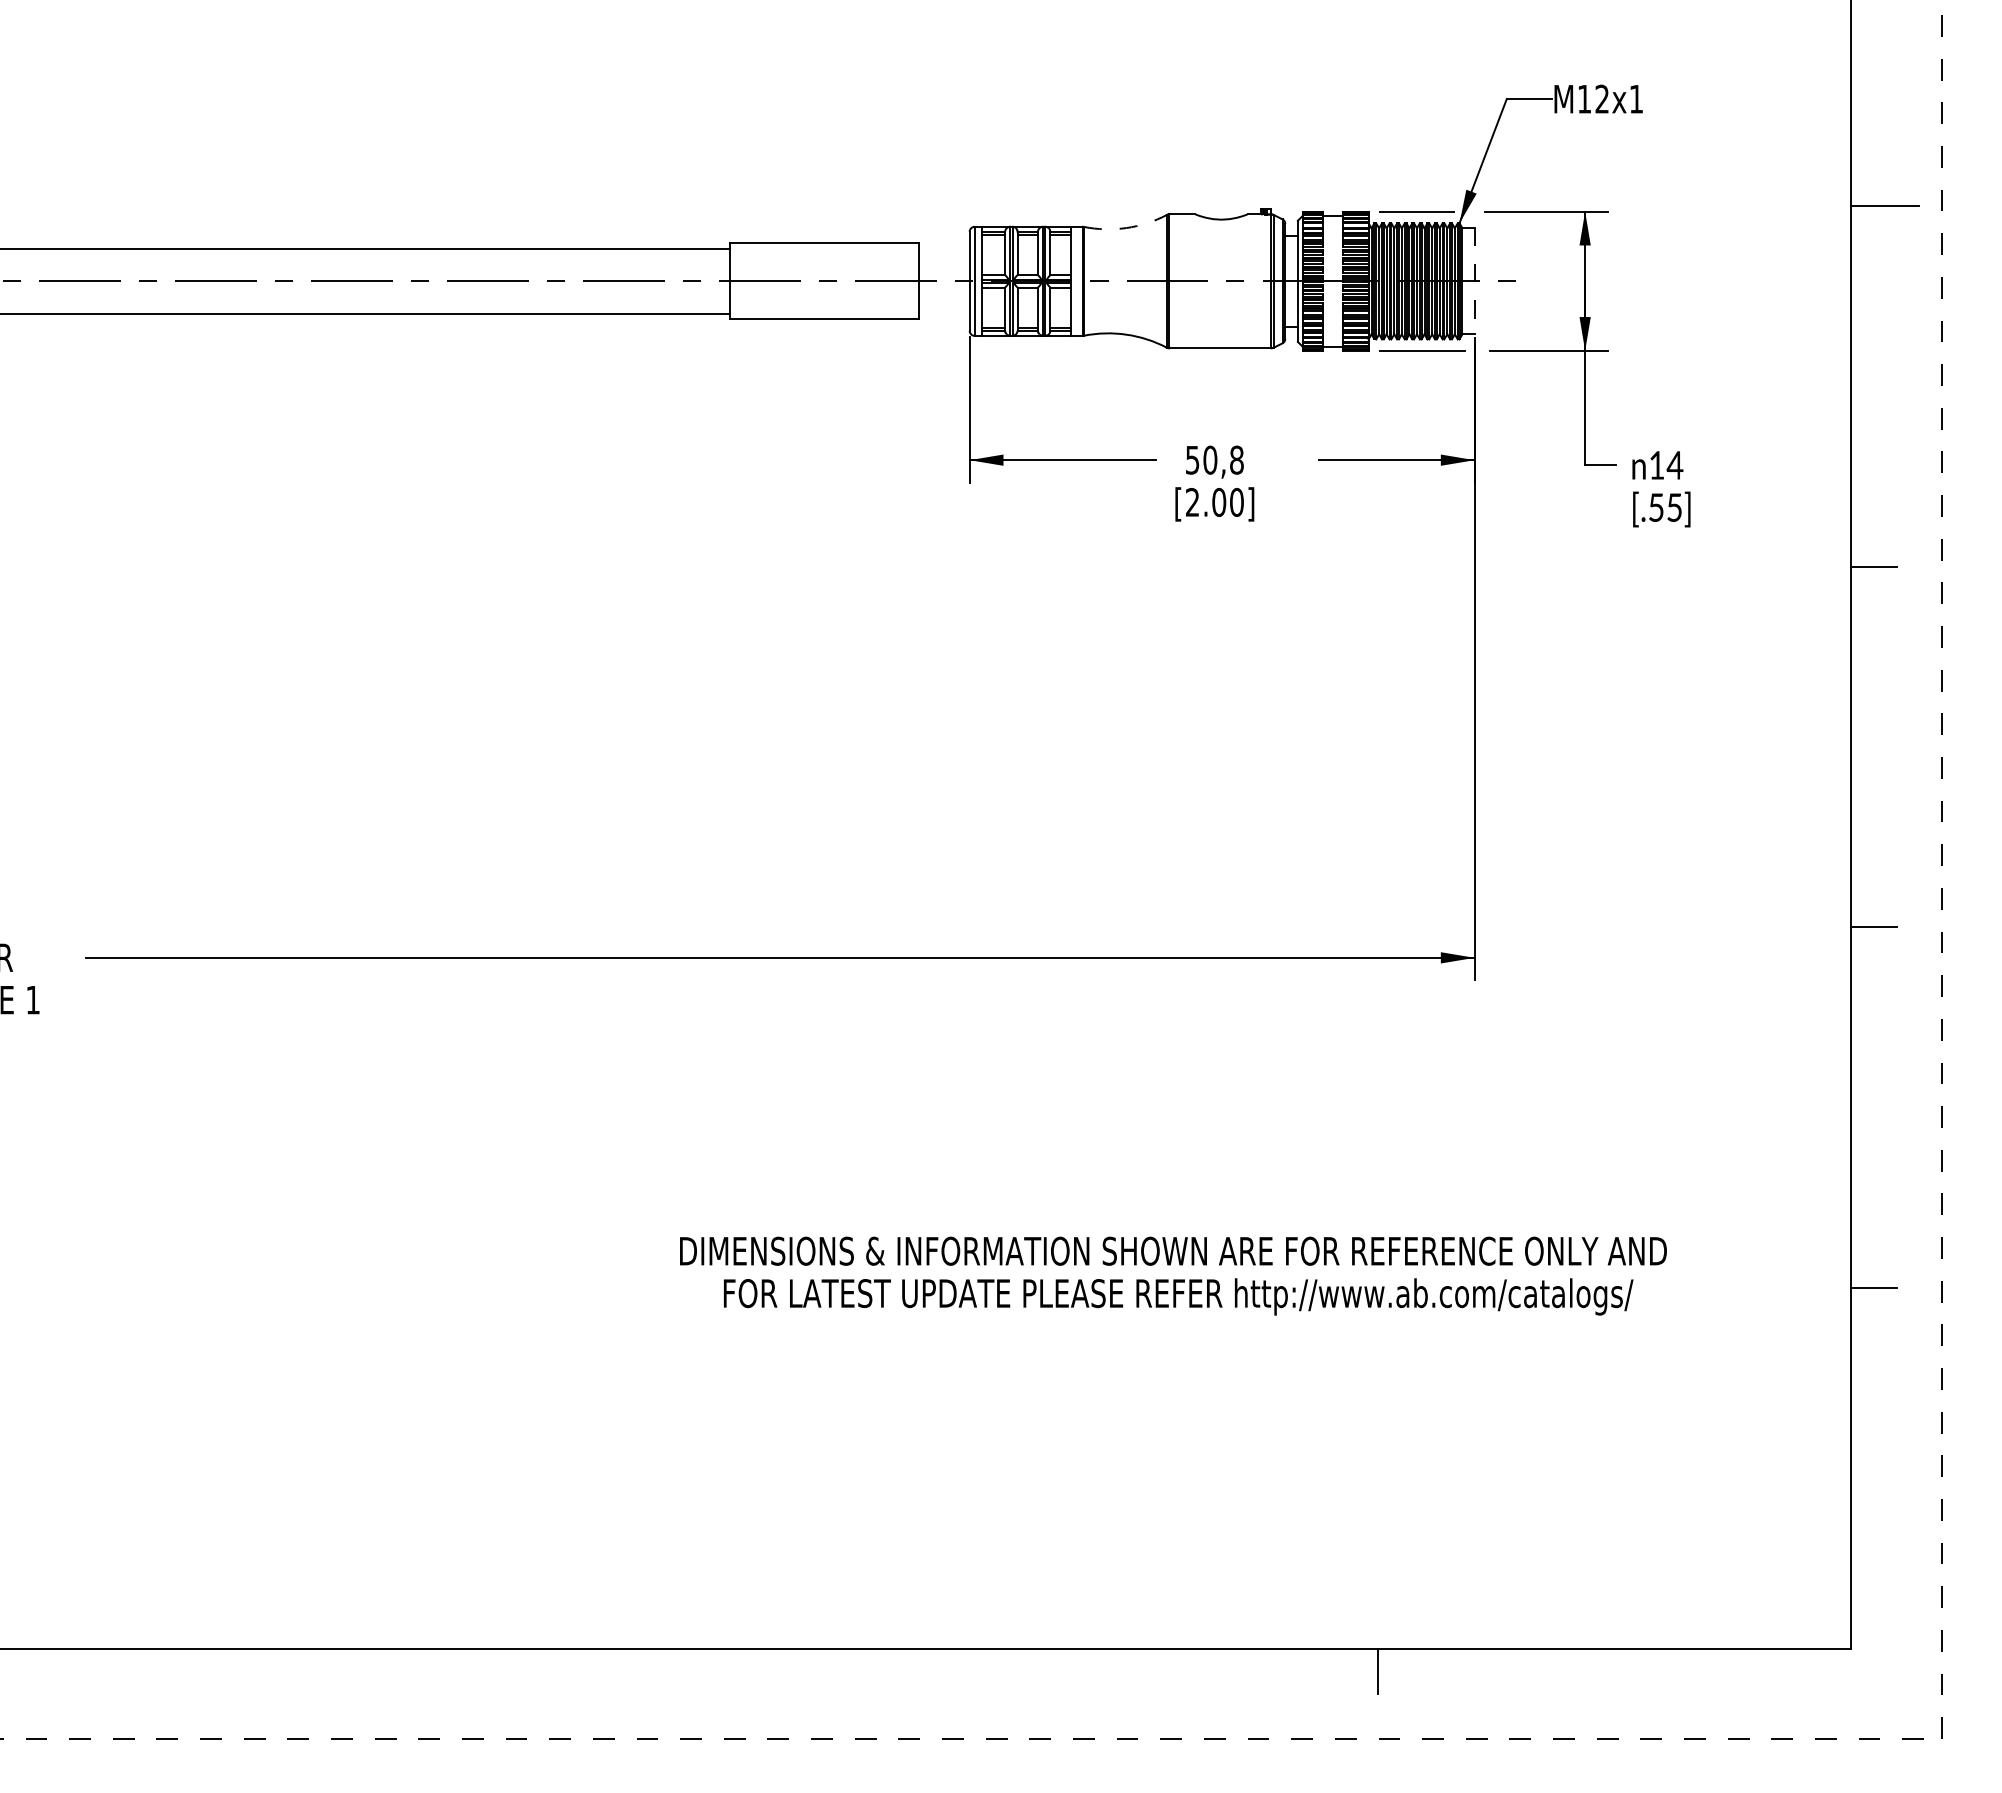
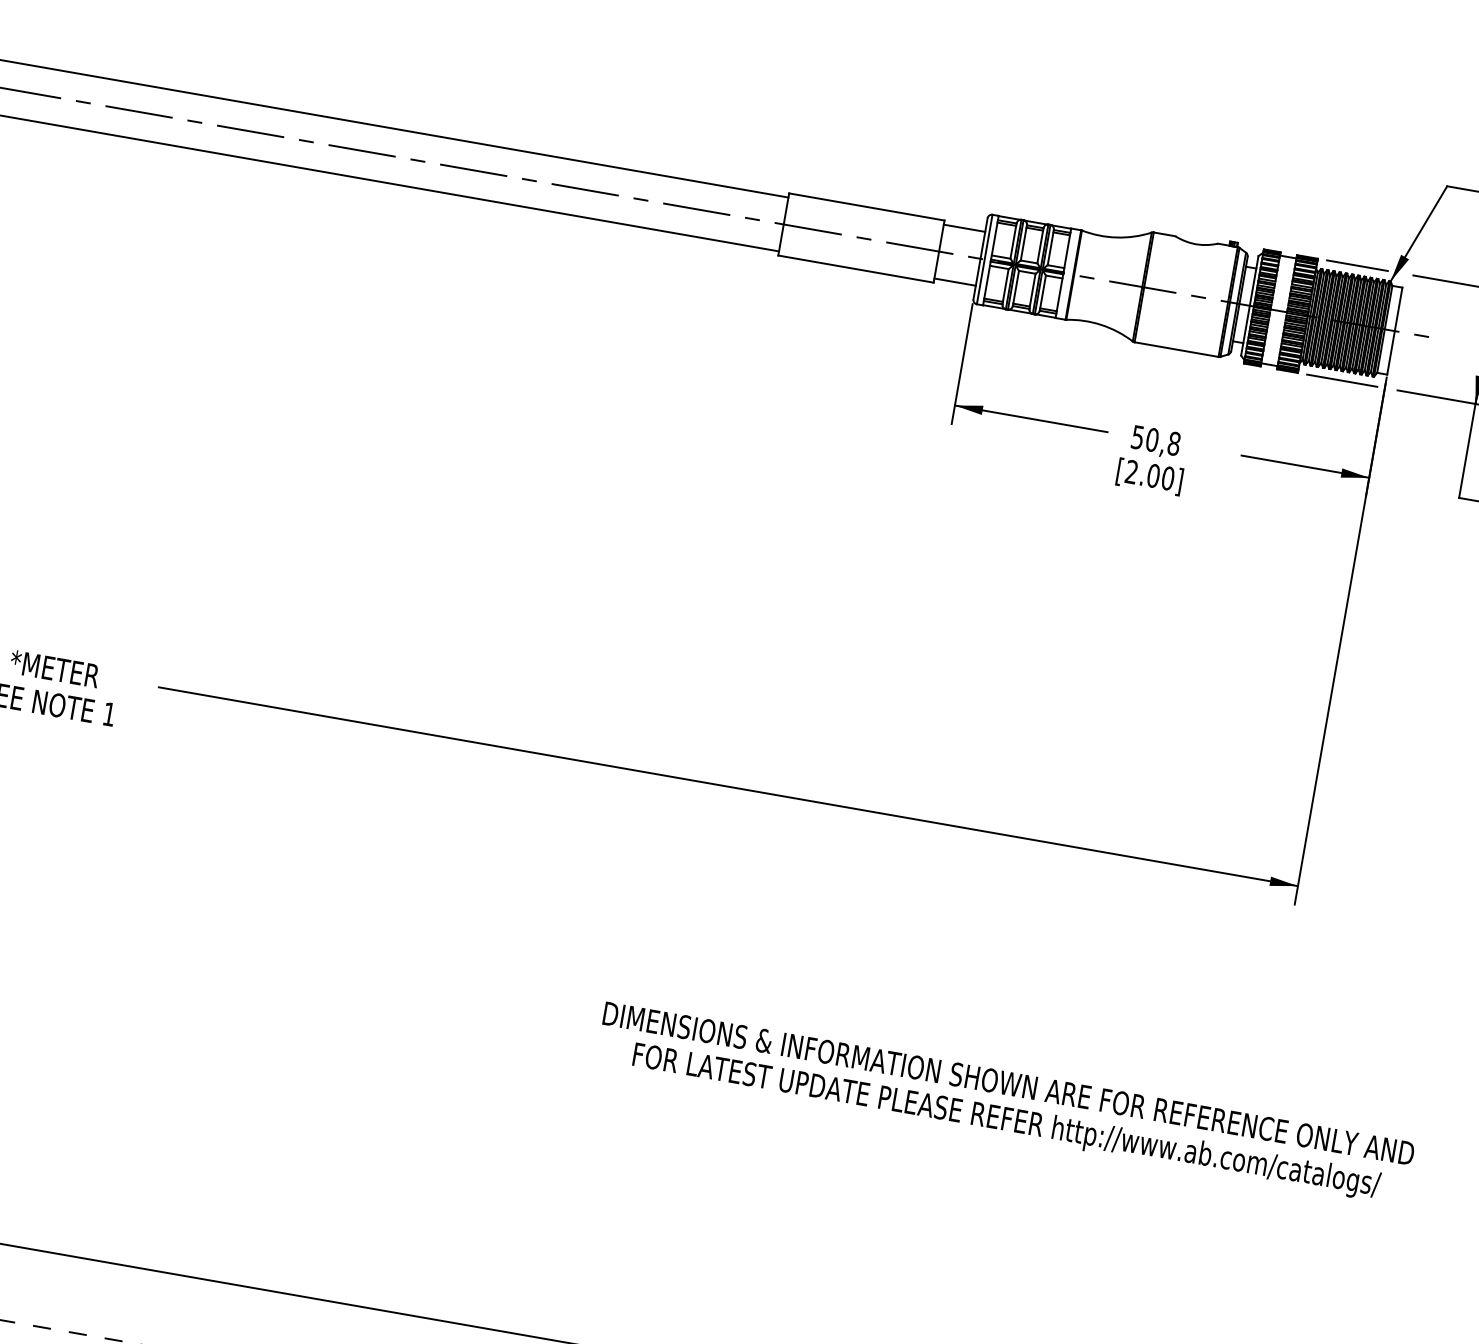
arc: (1126, 228) -> (1116, 237), dashed -> solid
line: (944, 248) -> (964, 228), added
line: (1474, 281) -> (1394, 331), dashed -> solid
line: (944, 314) -> (955, 282), added

